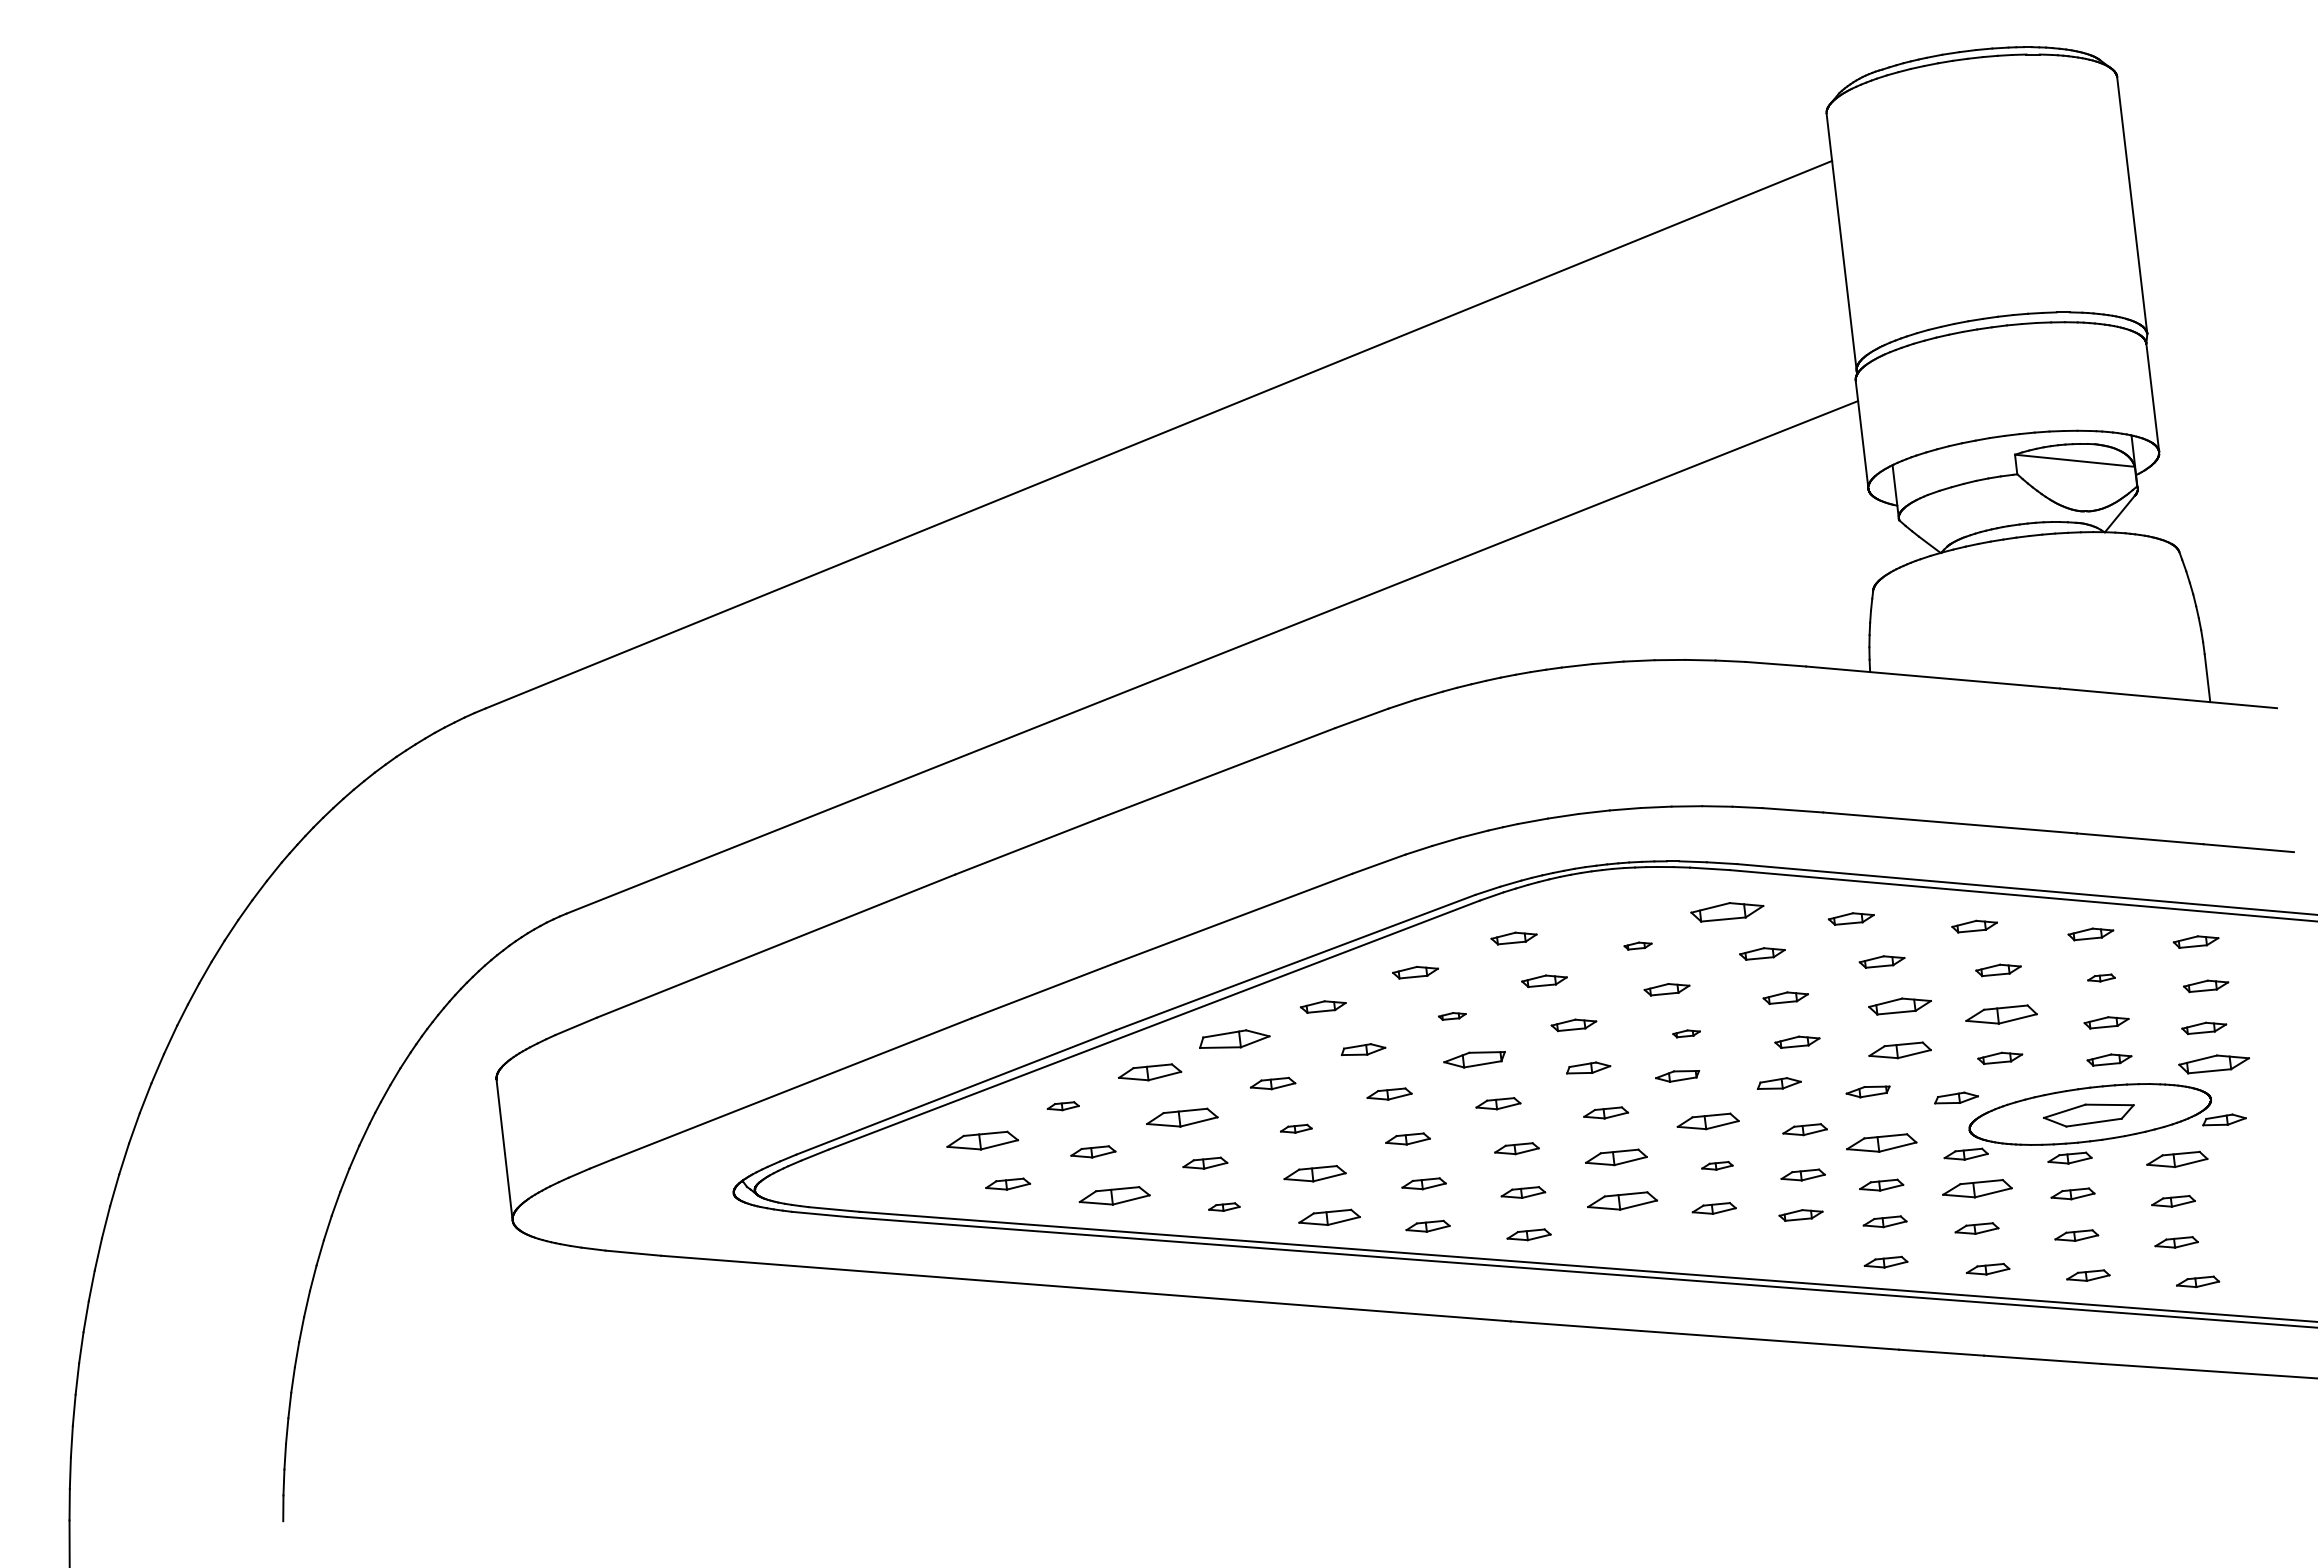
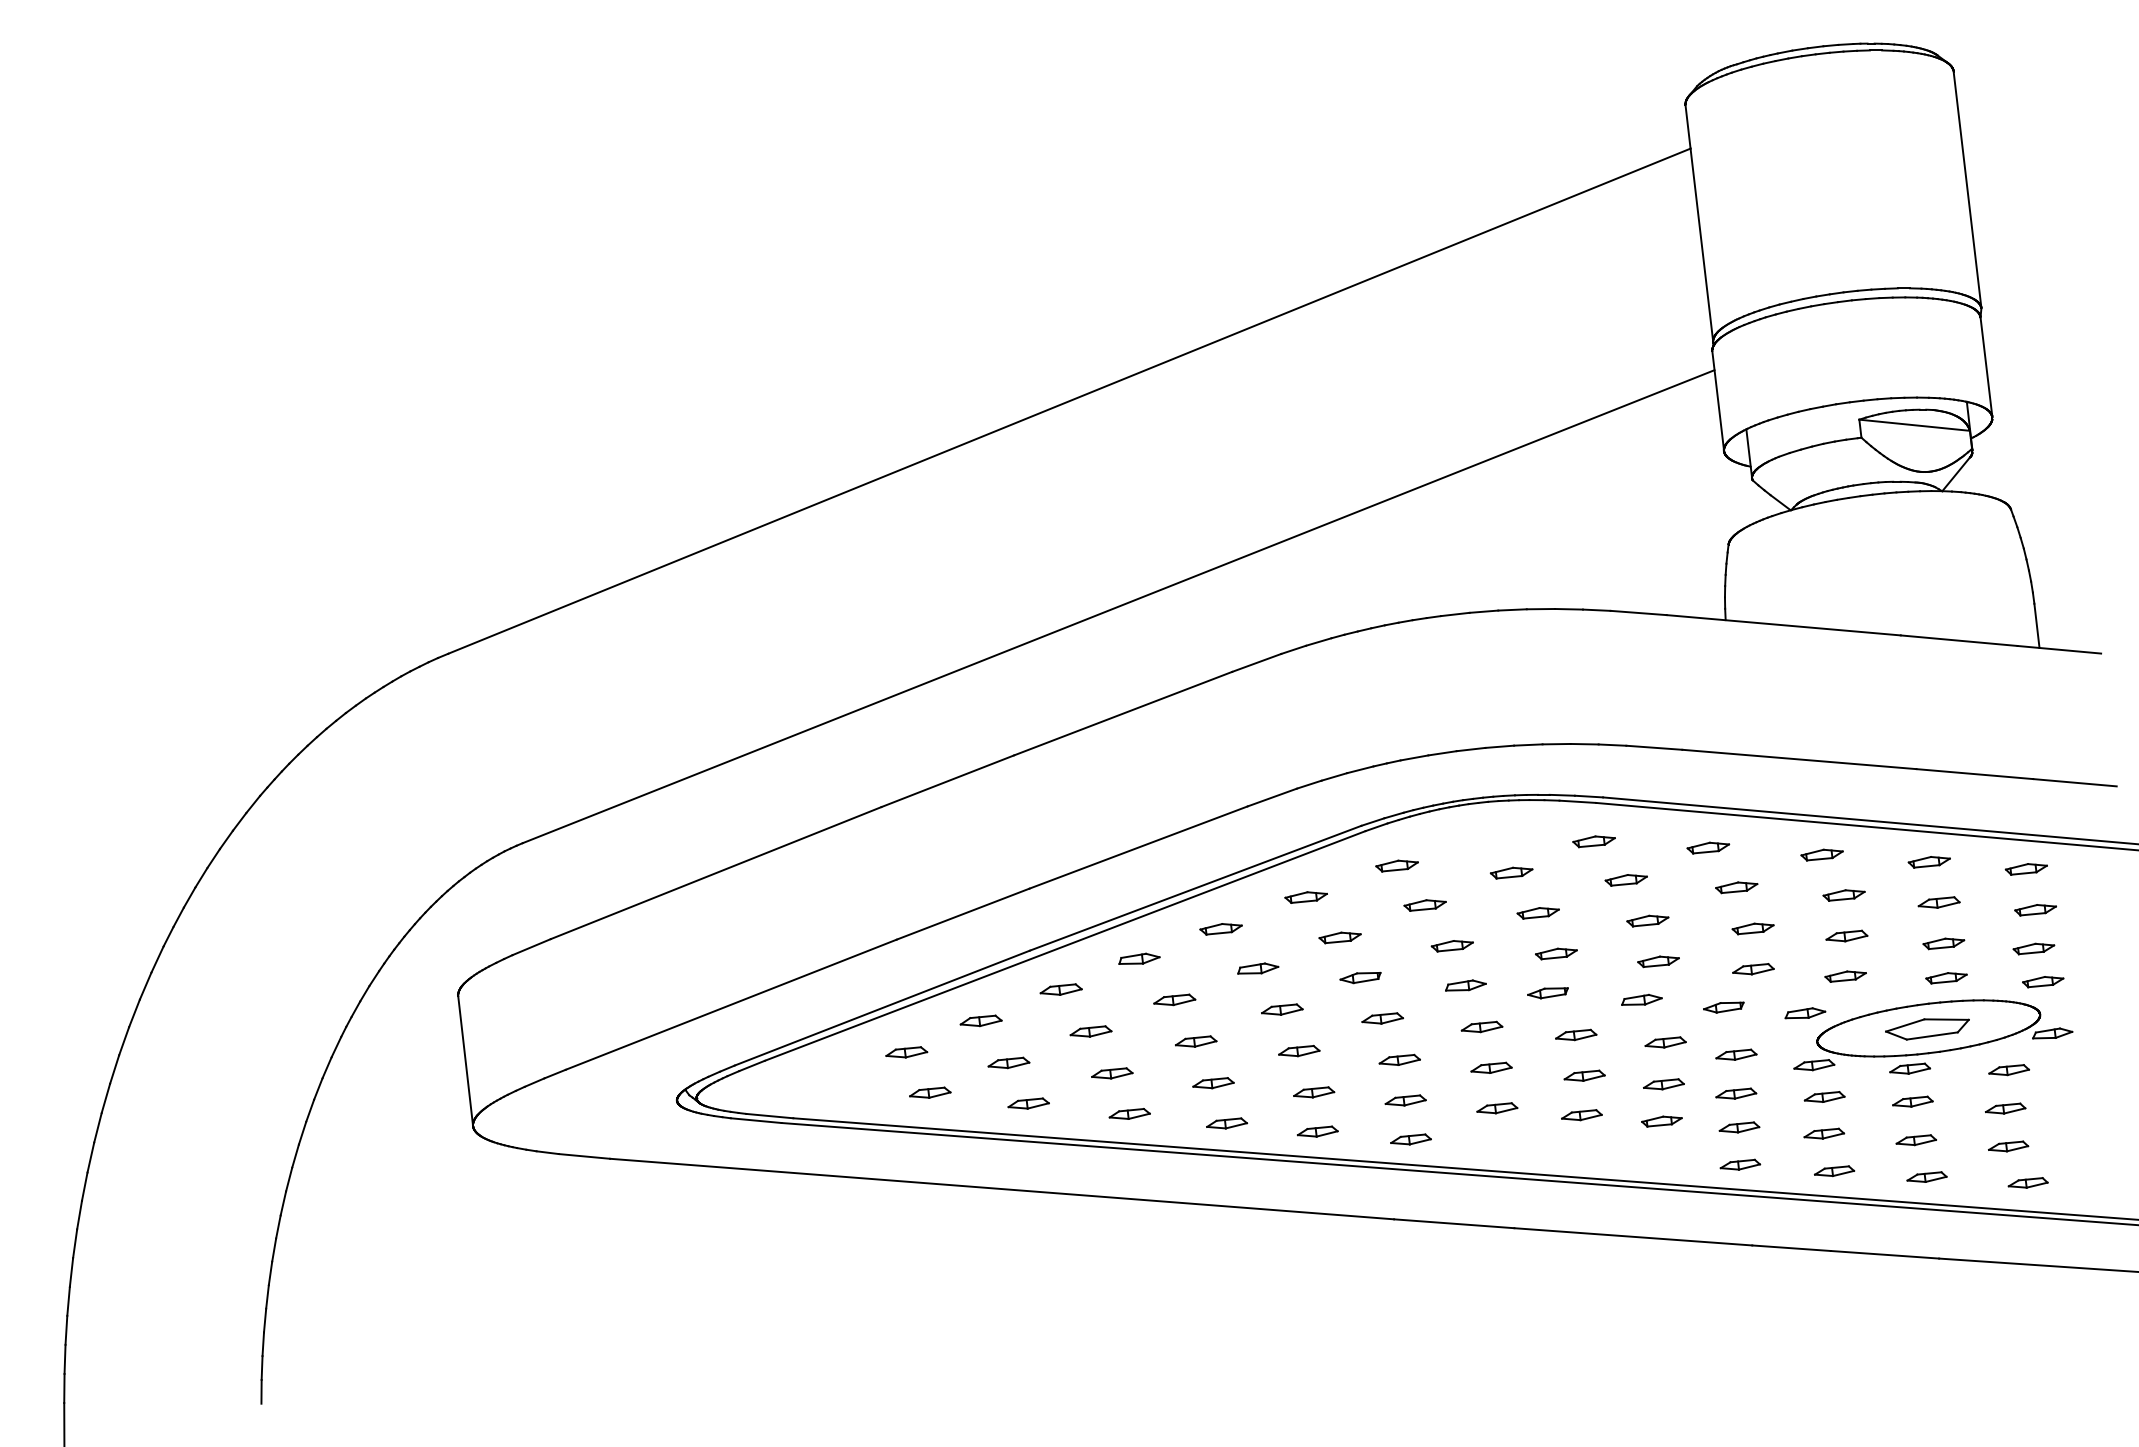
part: (1727, 911) -> (1594, 841), size x0.62
part: (1637, 945) -> (1511, 872), size x1.67
part: (2101, 977) -> (1939, 902), size x1.67
part: (1899, 1006) -> (1752, 928), size x0.71
part: (2001, 1013) -> (1846, 935), size x0.62
part: (1452, 1016) -> (1340, 938), size x1.67
part: (1686, 1033) -> (1556, 953), size x1.67
part: (1234, 1038) -> (1139, 958), size x0.62
part: (1900, 1049) -> (1753, 968), size x0.71
part: (1473, 1059) -> (1359, 977), size x0.71
part: (2214, 1063) -> (2043, 981), size x0.62
part: (1149, 1072) -> (1060, 989), size x0.71
part: (1063, 1105) -> (981, 1020), size x1.43
part: (1182, 1117) -> (1091, 1031), size x0.62
part: (1707, 1121) -> (1575, 1034), size x0.71
part: (1296, 1128) -> (1196, 1041), size x1.43
part: (982, 1139) -> (906, 1051), size x0.62
part: (1881, 1142) -> (1736, 1054), size x0.62
part: (1616, 1156) -> (1491, 1067), size x0.71
part: (2177, 1159) -> (2009, 1069), size x0.71
part: (1717, 1165) -> (1584, 1075), size x1.43
part: (1314, 1173) -> (1212, 1082), size x0.71
part: (1977, 1188) -> (1824, 1096), size x0.62
part: (1114, 1195) -> (1028, 1103), size x0.62
part: (1622, 1200) -> (1497, 1107), size x0.62
part: (1224, 1206) -> (1129, 1113), size x1.43
part: (1329, 1217) -> (1226, 1123), size x0.71

